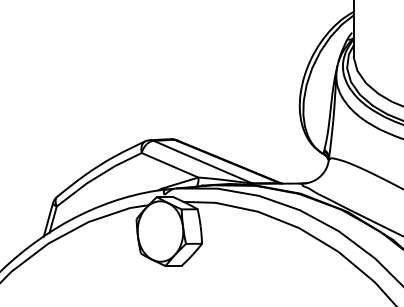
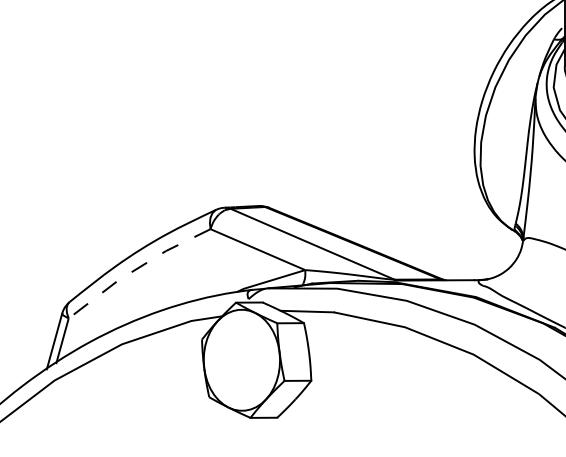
line: (97, 176) -> (136, 268), solid -> dashed

